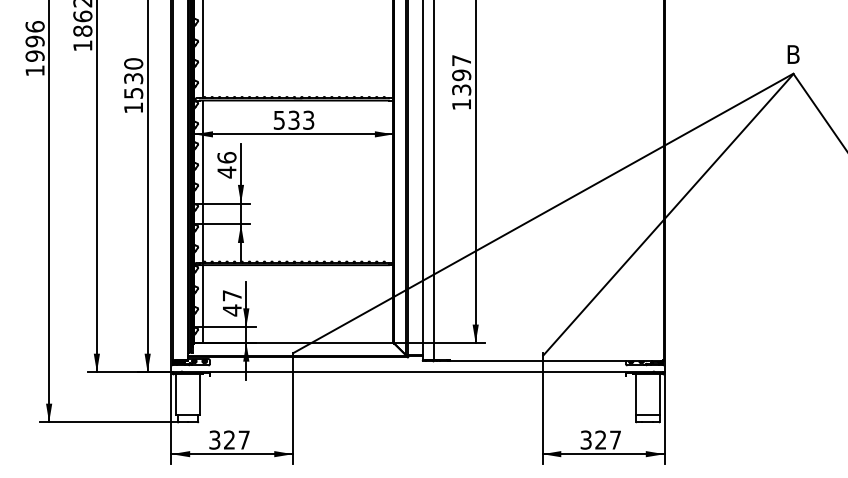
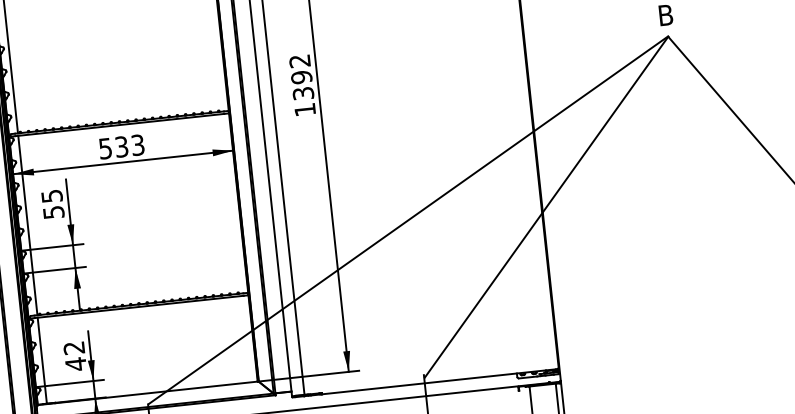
text: (461, 60) -> (299, 61), 1397 -> 1392
text: (226, 165) -> (52, 204), 46 -> 55
text: (231, 295) -> (73, 347), 47 -> 42

